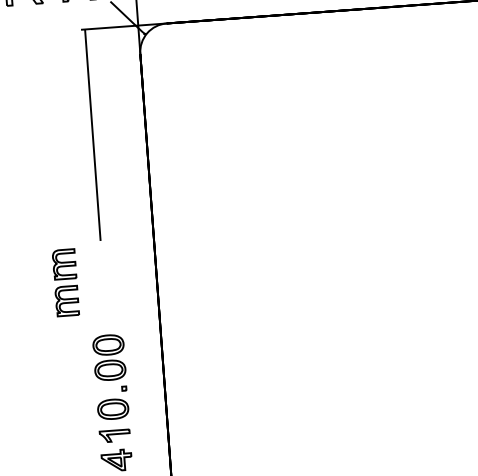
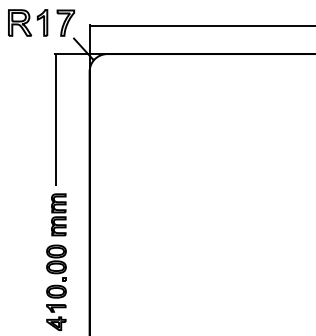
part: (65, 282) -> (58, 214), moved

